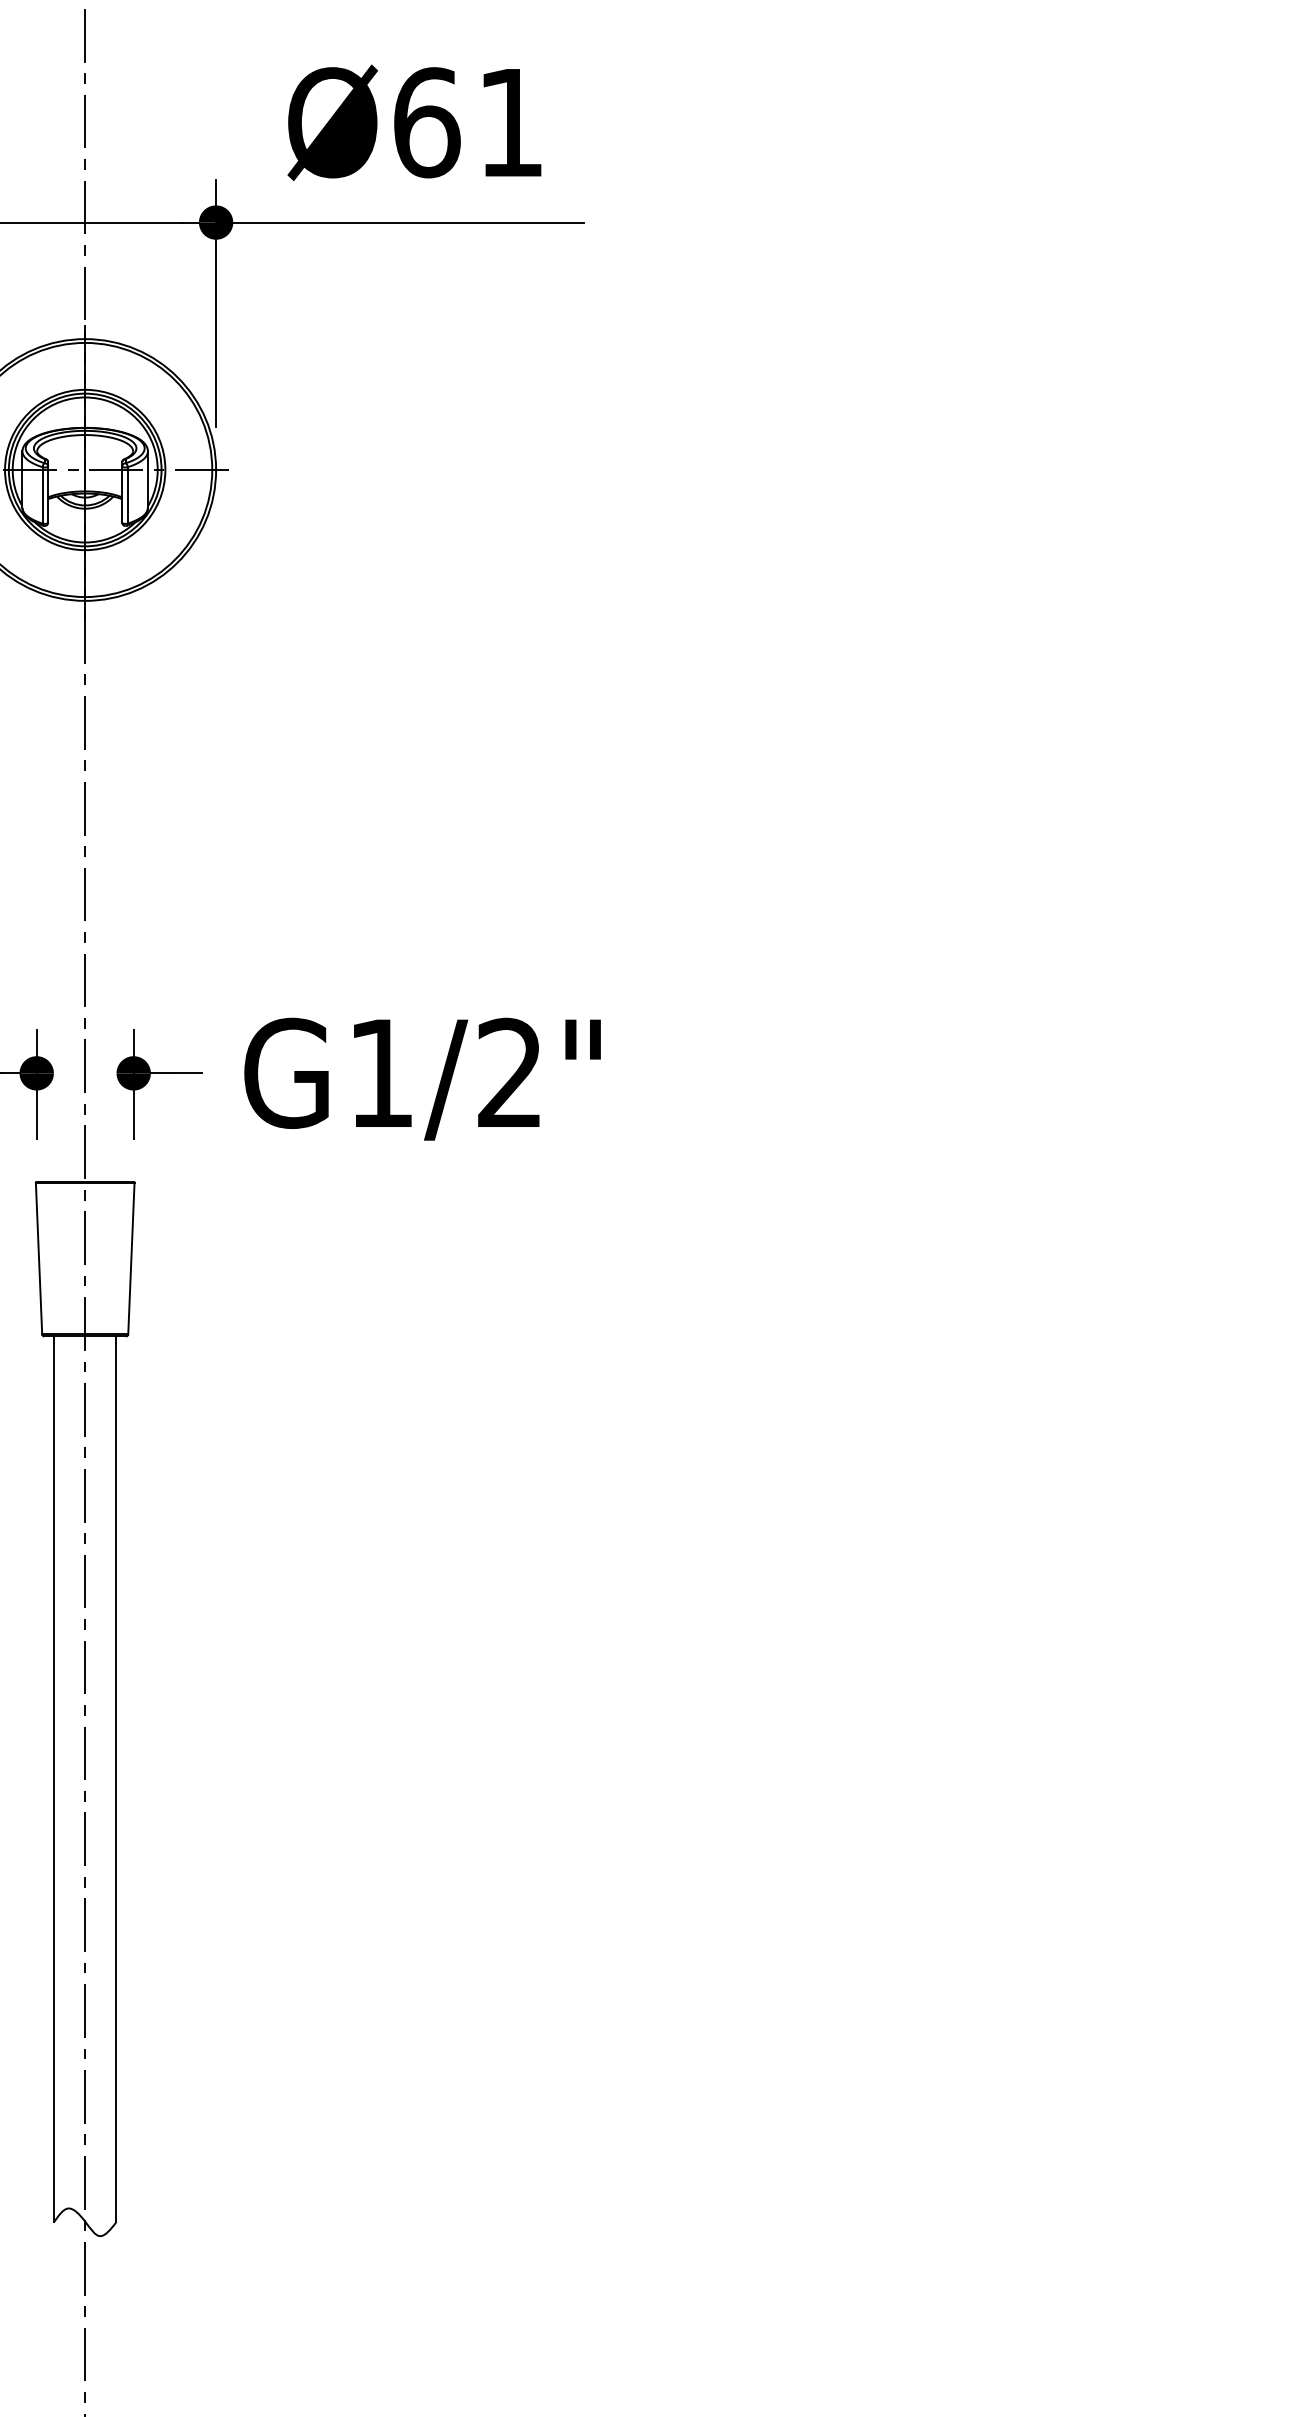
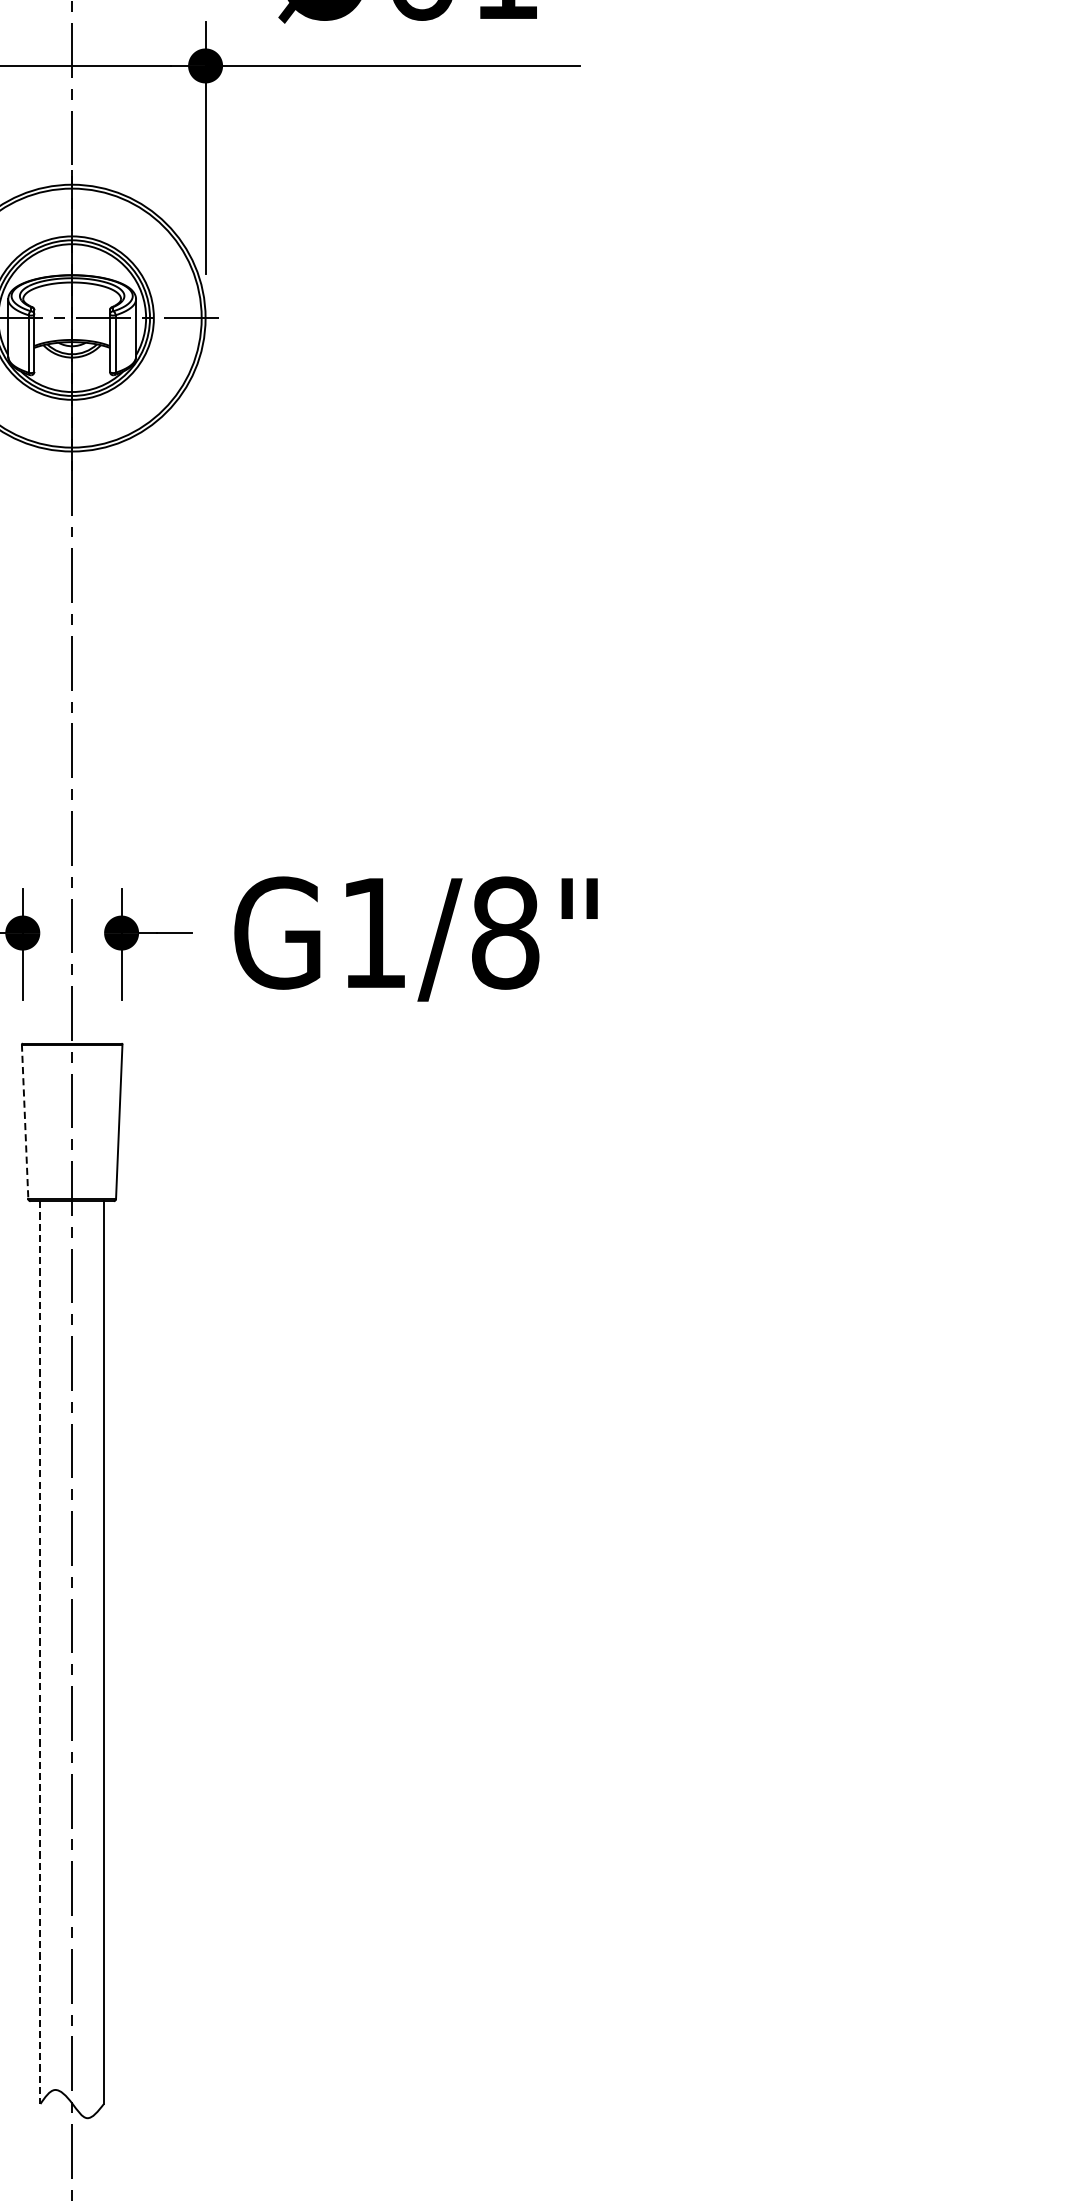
text: (510, 1073) -> (505, 933), G1/2" -> G1/8"
line: (39, 1258) -> (25, 1121), solid -> dashed
line: (54, 1779) -> (40, 1652), solid -> dashed

